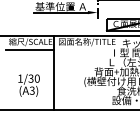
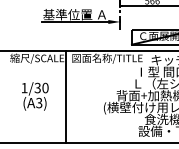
line: (30, 50) -> (36, 68), removed
text: (29, 85) -> (35, 96), moved

